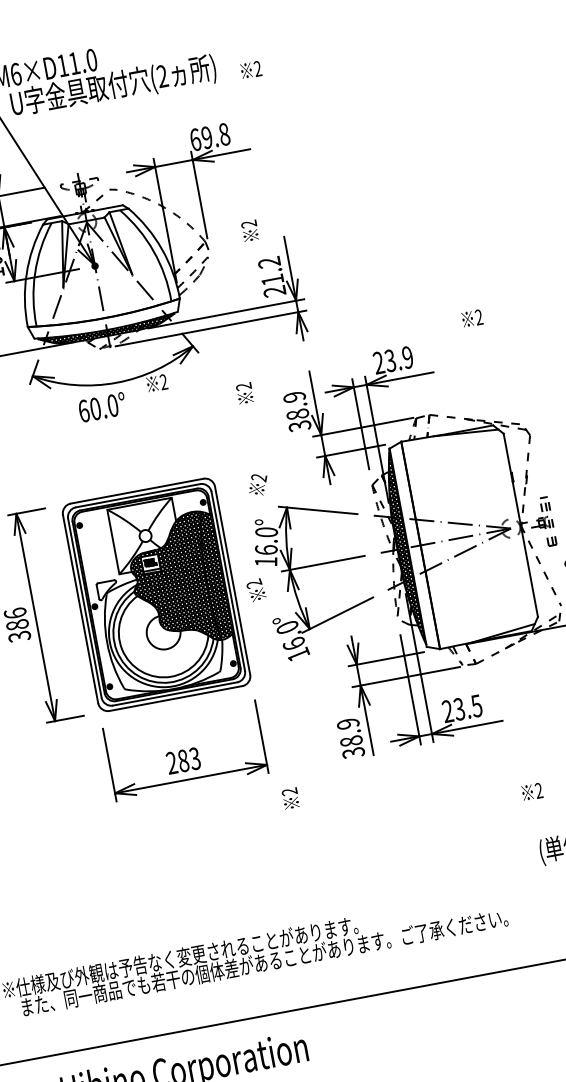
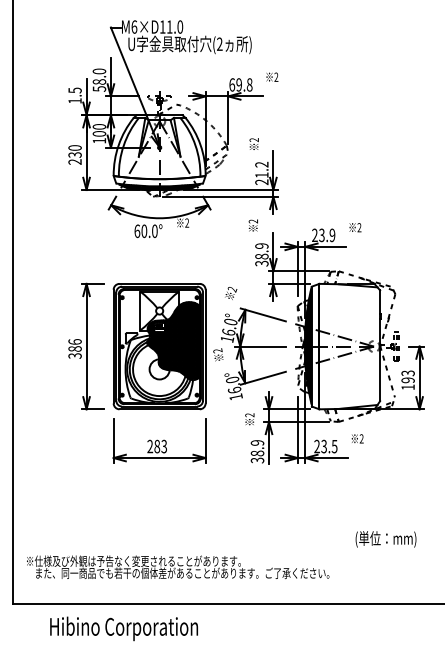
text: (251, 68) -> (272, 76), moved
text: (472, 318) -> (355, 227), moved
text: (243, 393) -> (252, 225), moved
text: (531, 791) -> (357, 438), moved
text: (290, 798) -> (249, 419), moved

